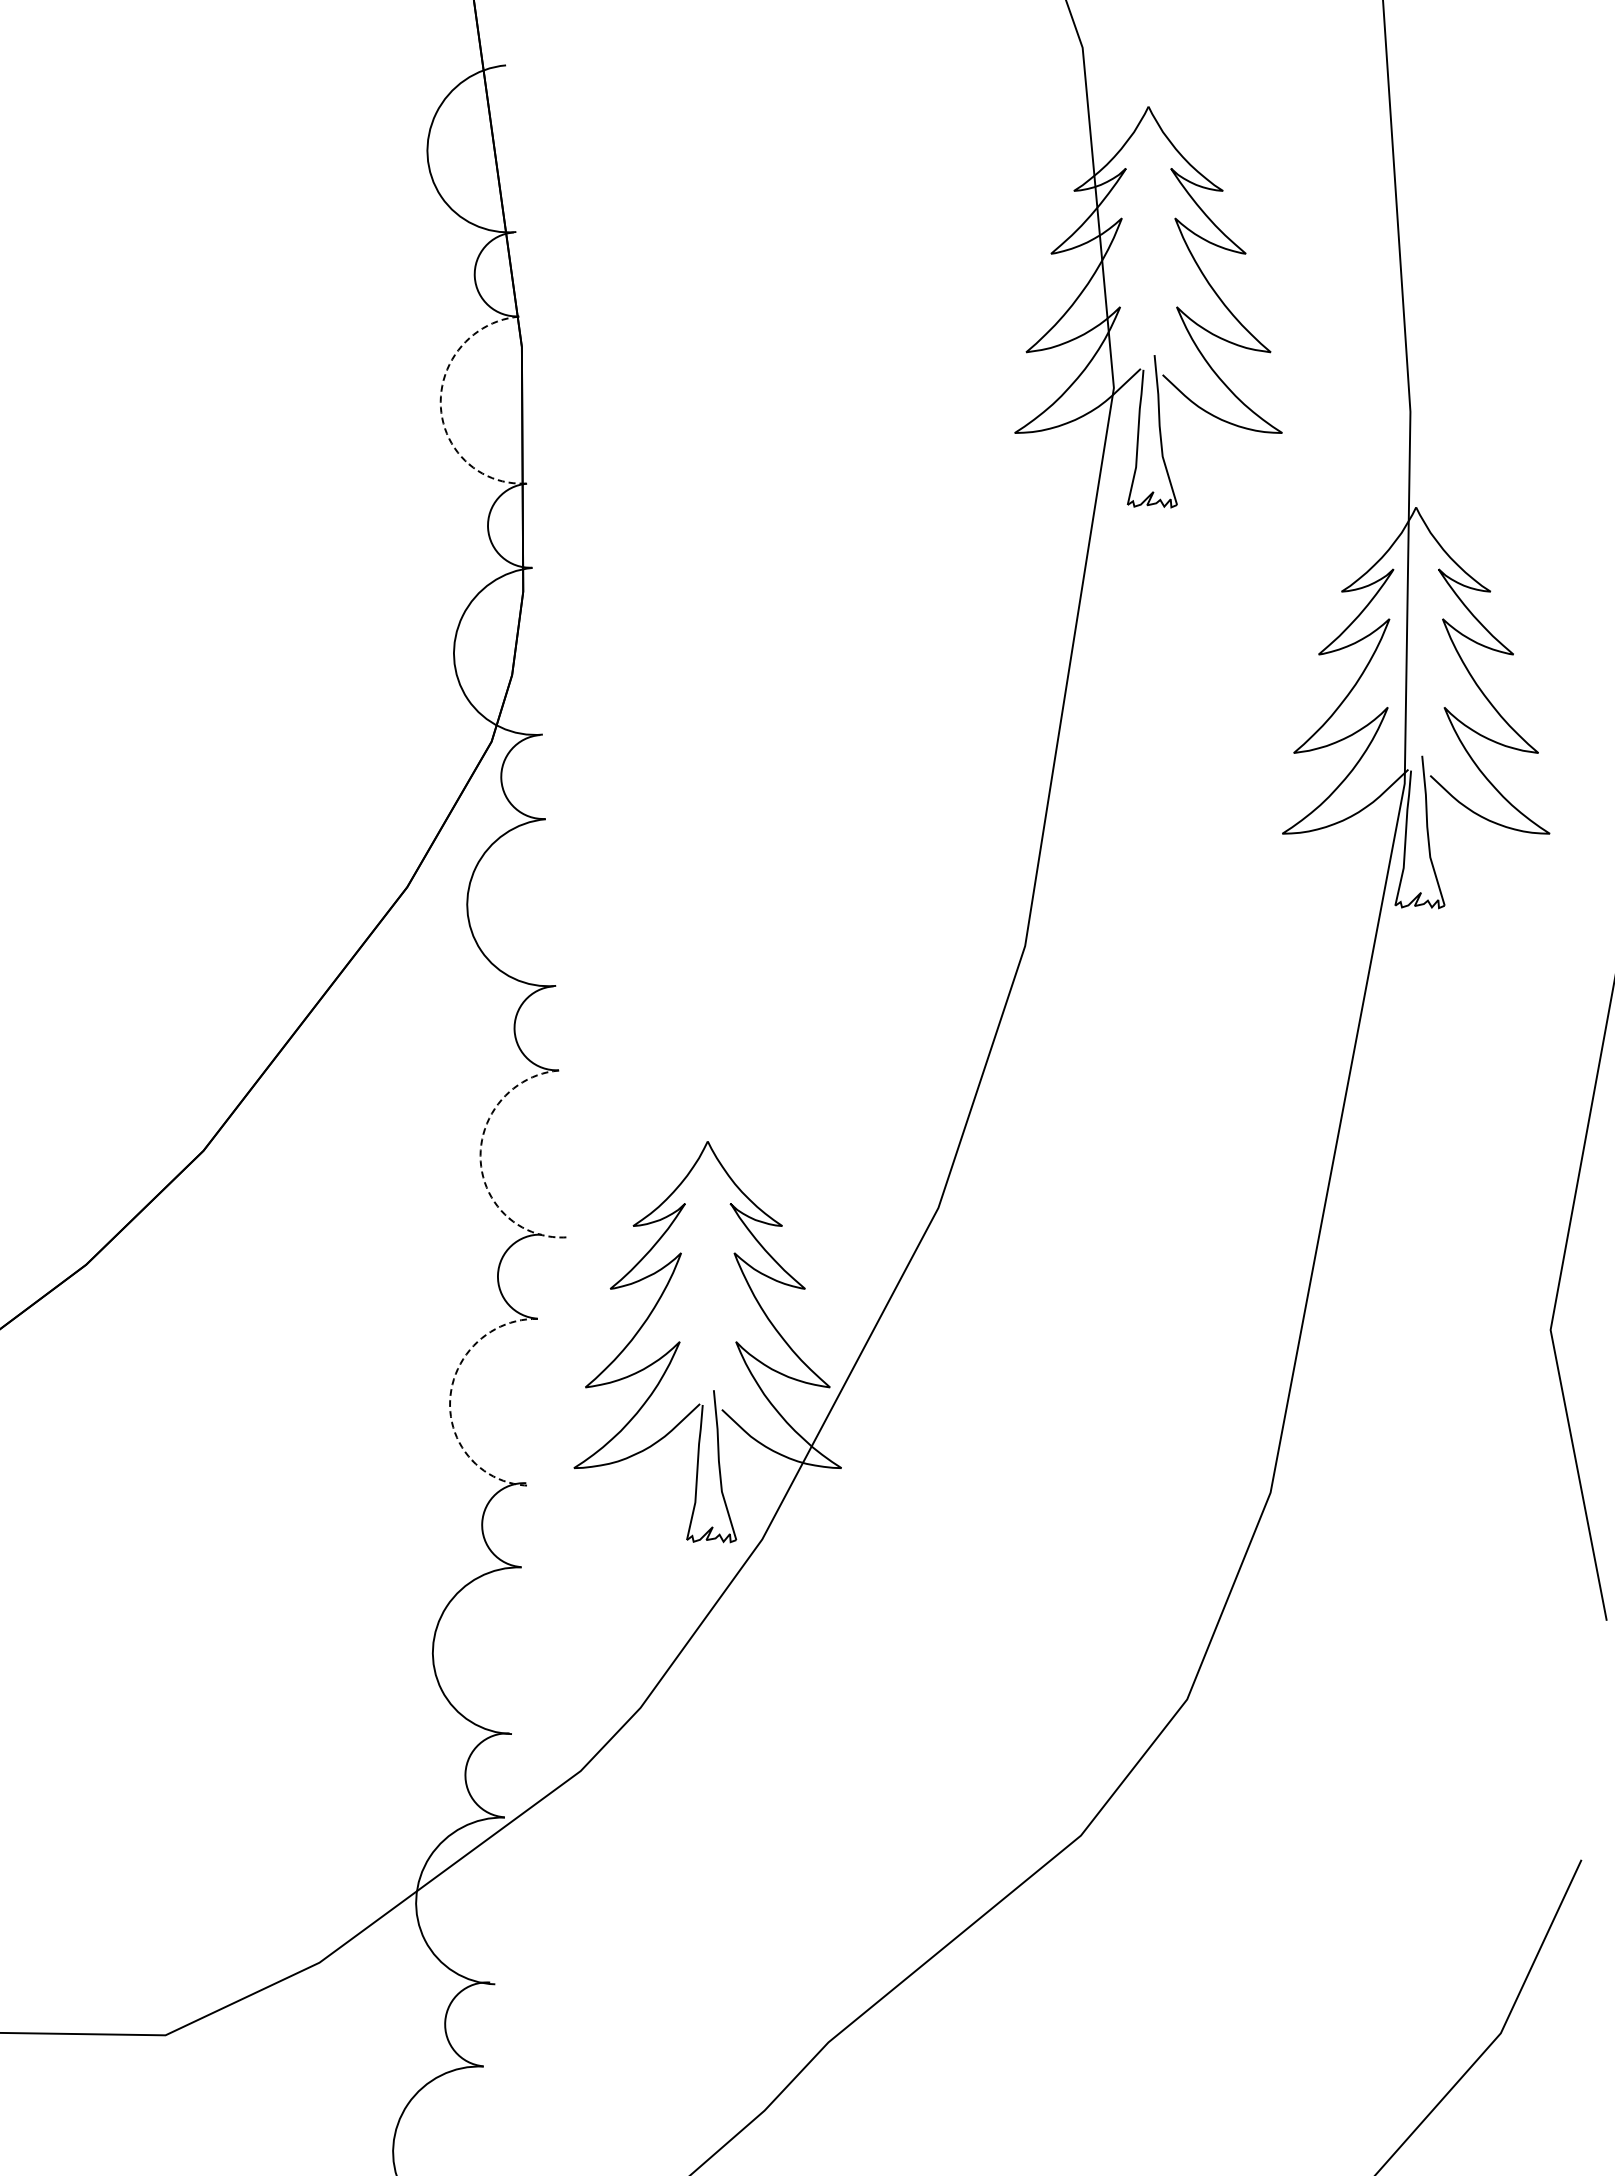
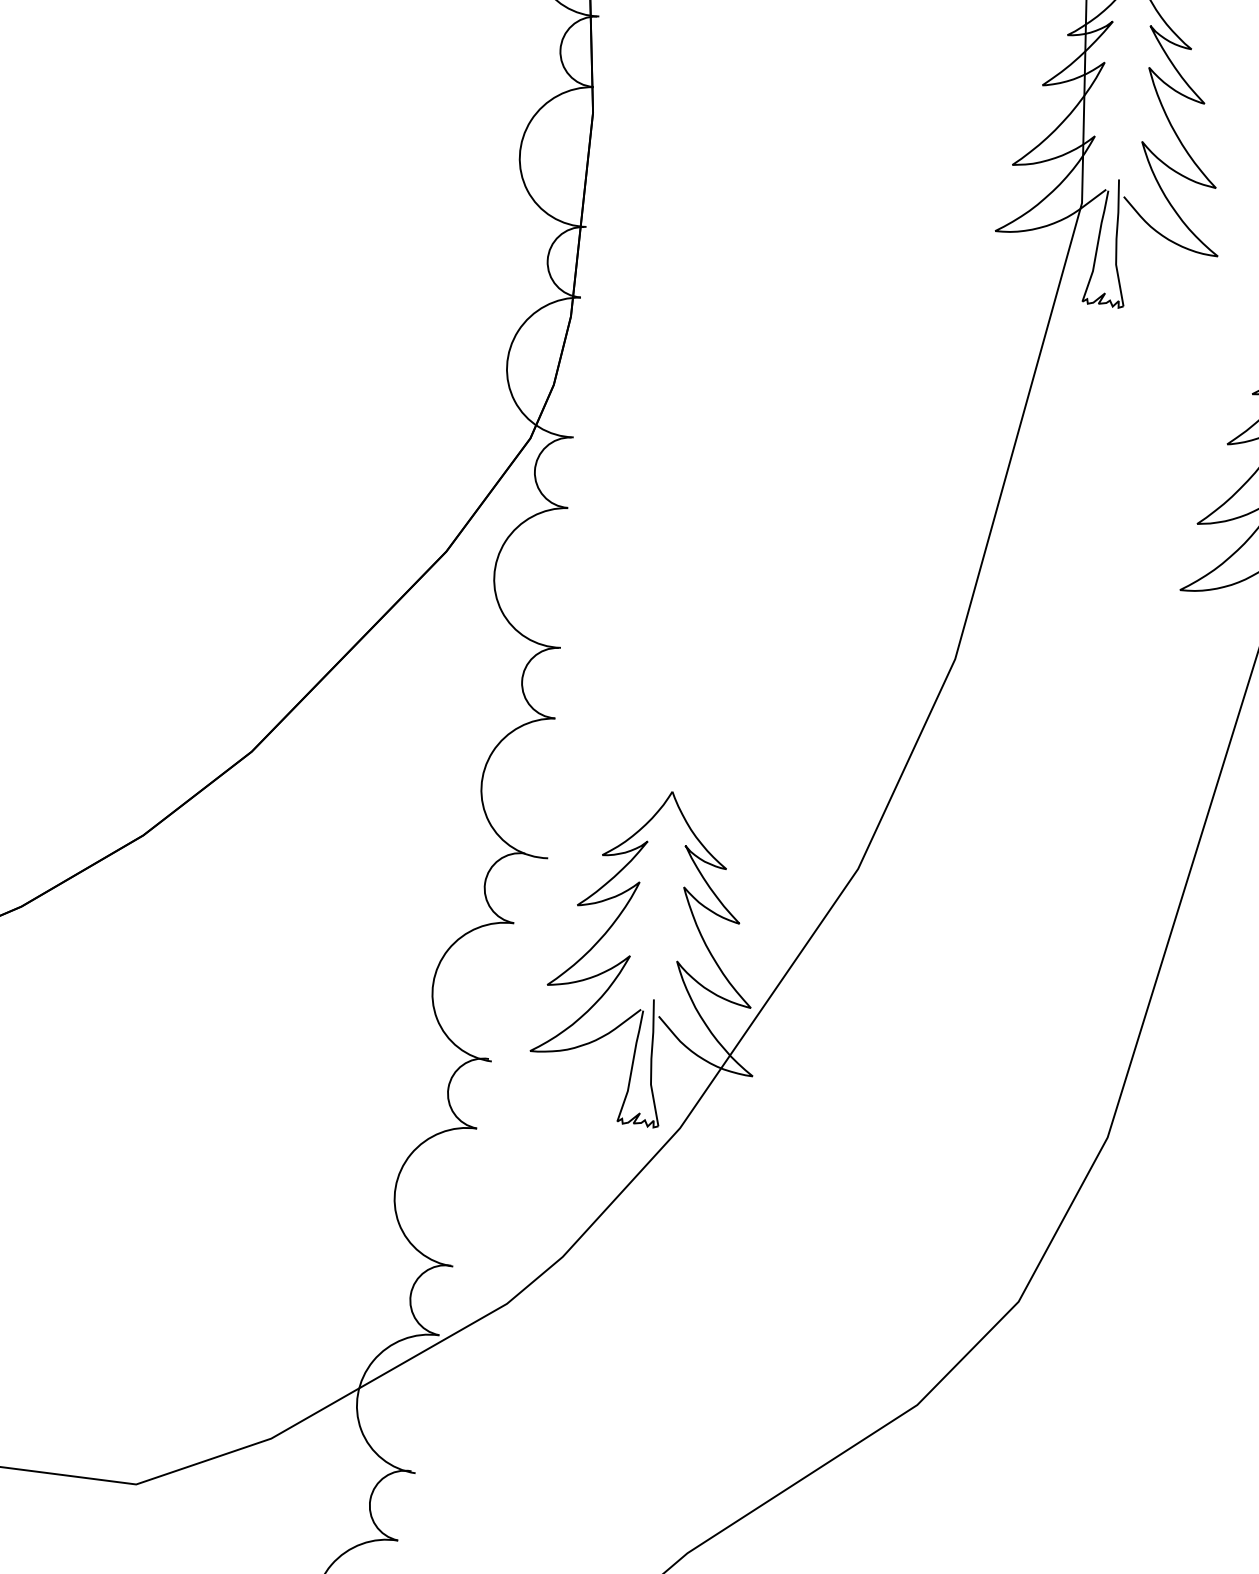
arc: (440, 405) -> (519, 153), dashed -> solid
arc: (480, 1159) -> (481, 785), dashed -> solid
arc: (450, 1398) -> (433, 981), dashed -> solid

